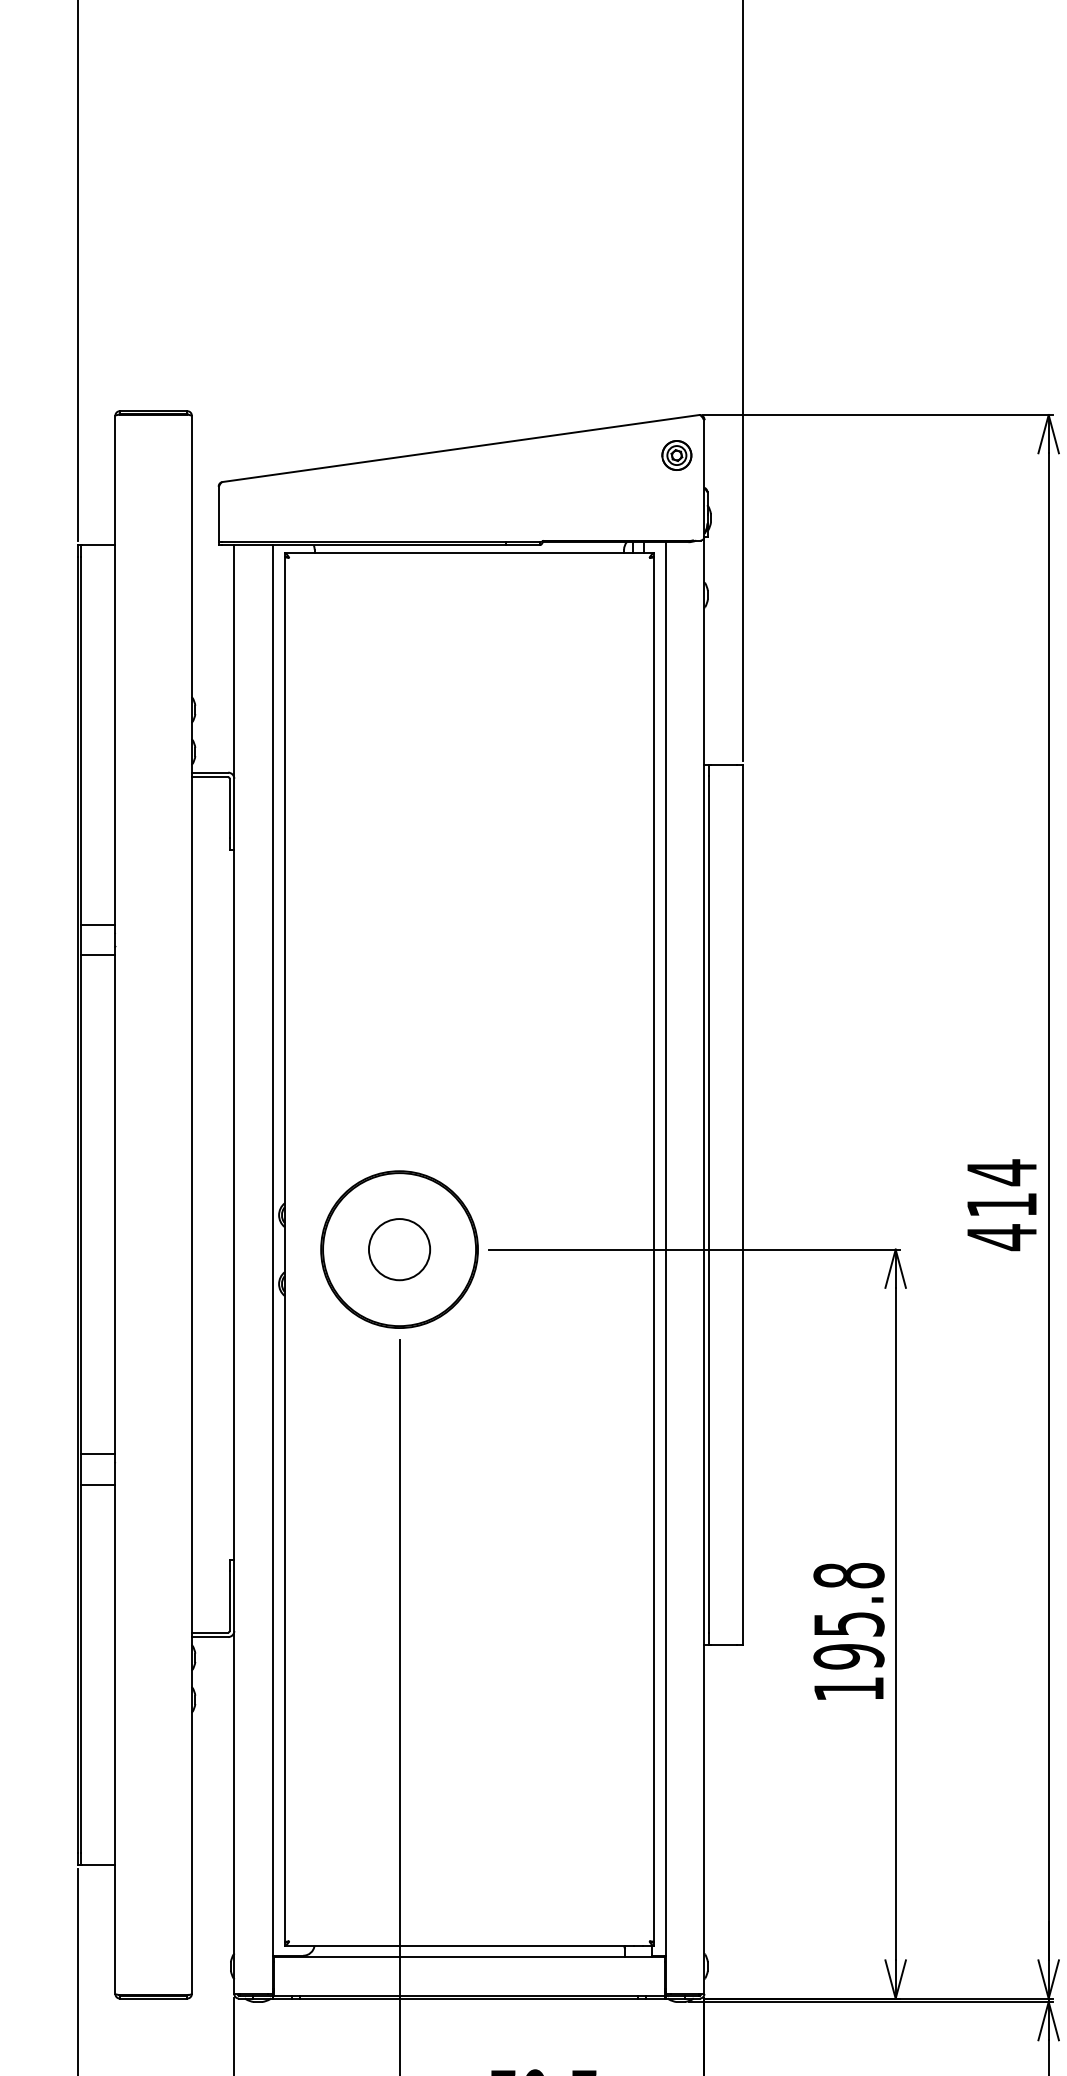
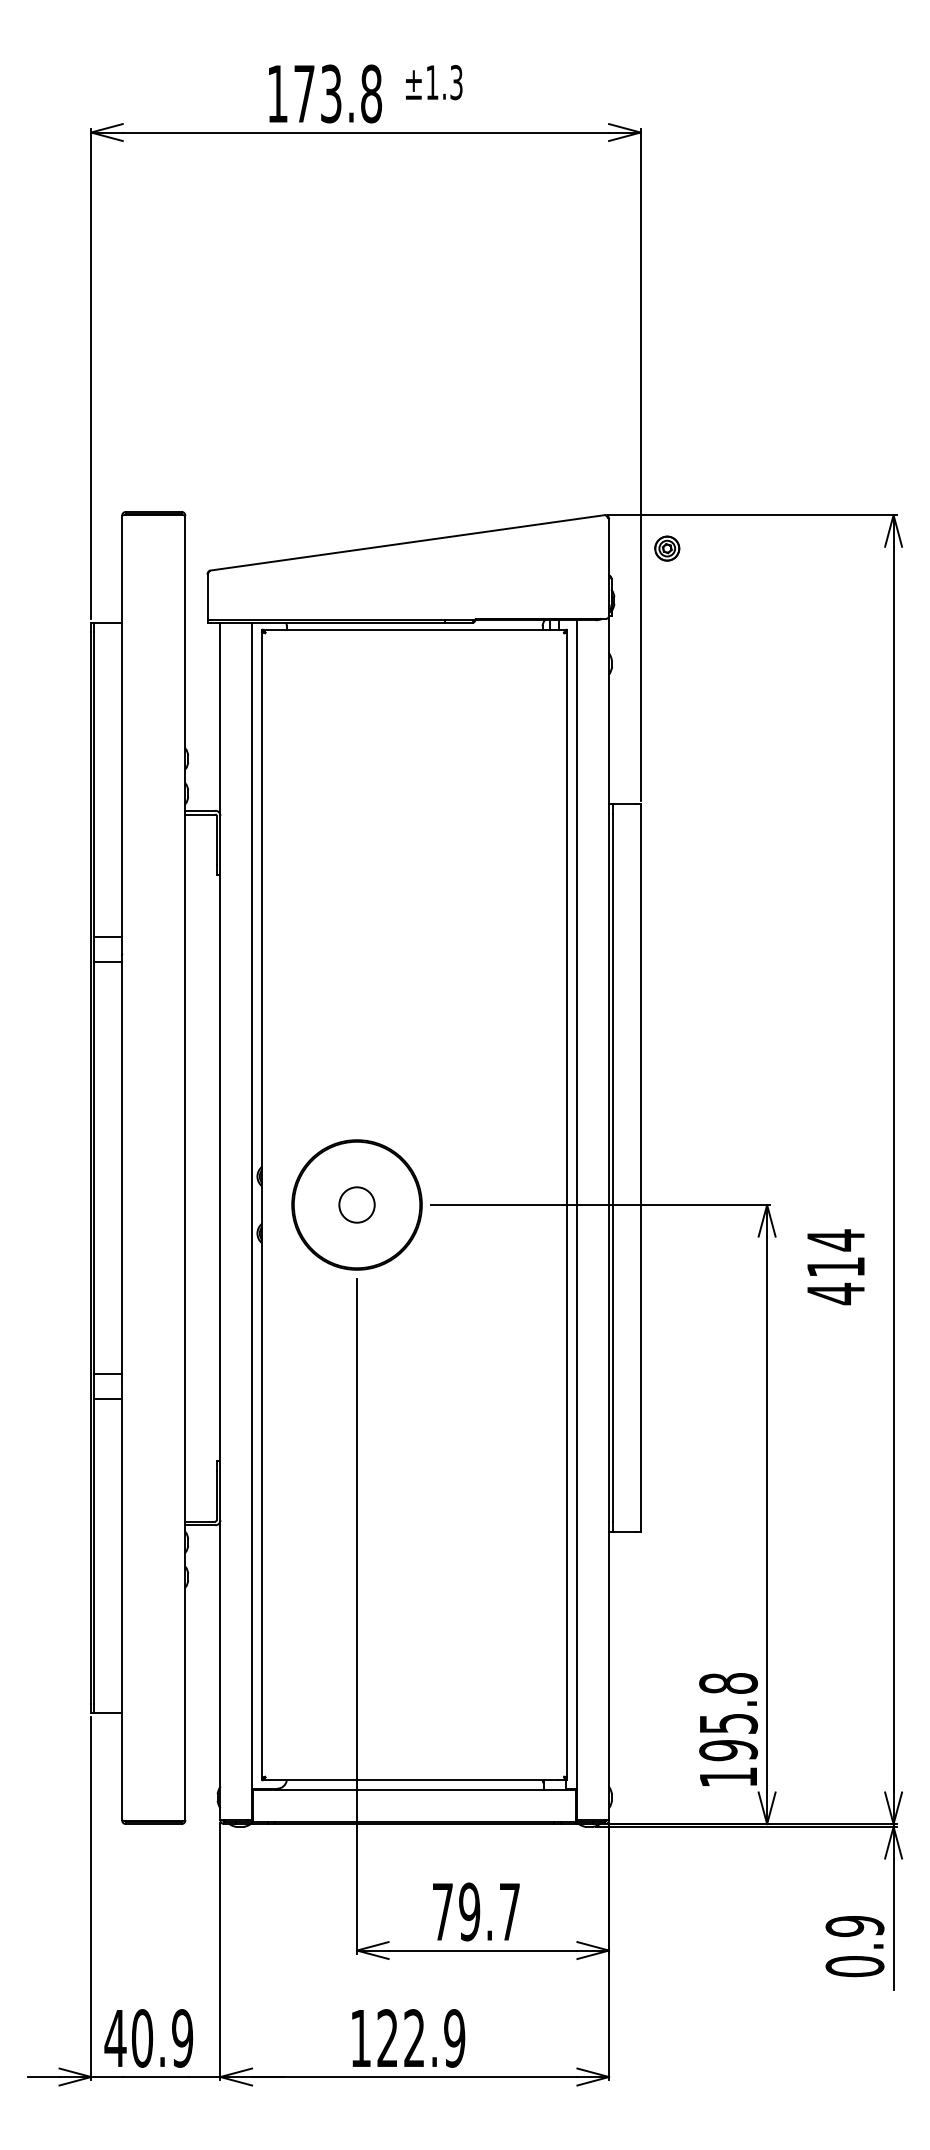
part: (677, 455) -> (667, 548), moved
text: (1001, 1205) -> (835, 1267), moved
circle: (398, 1249) -> (356, 1204), size x0.7
text: (848, 1631) -> (728, 1729), moved

